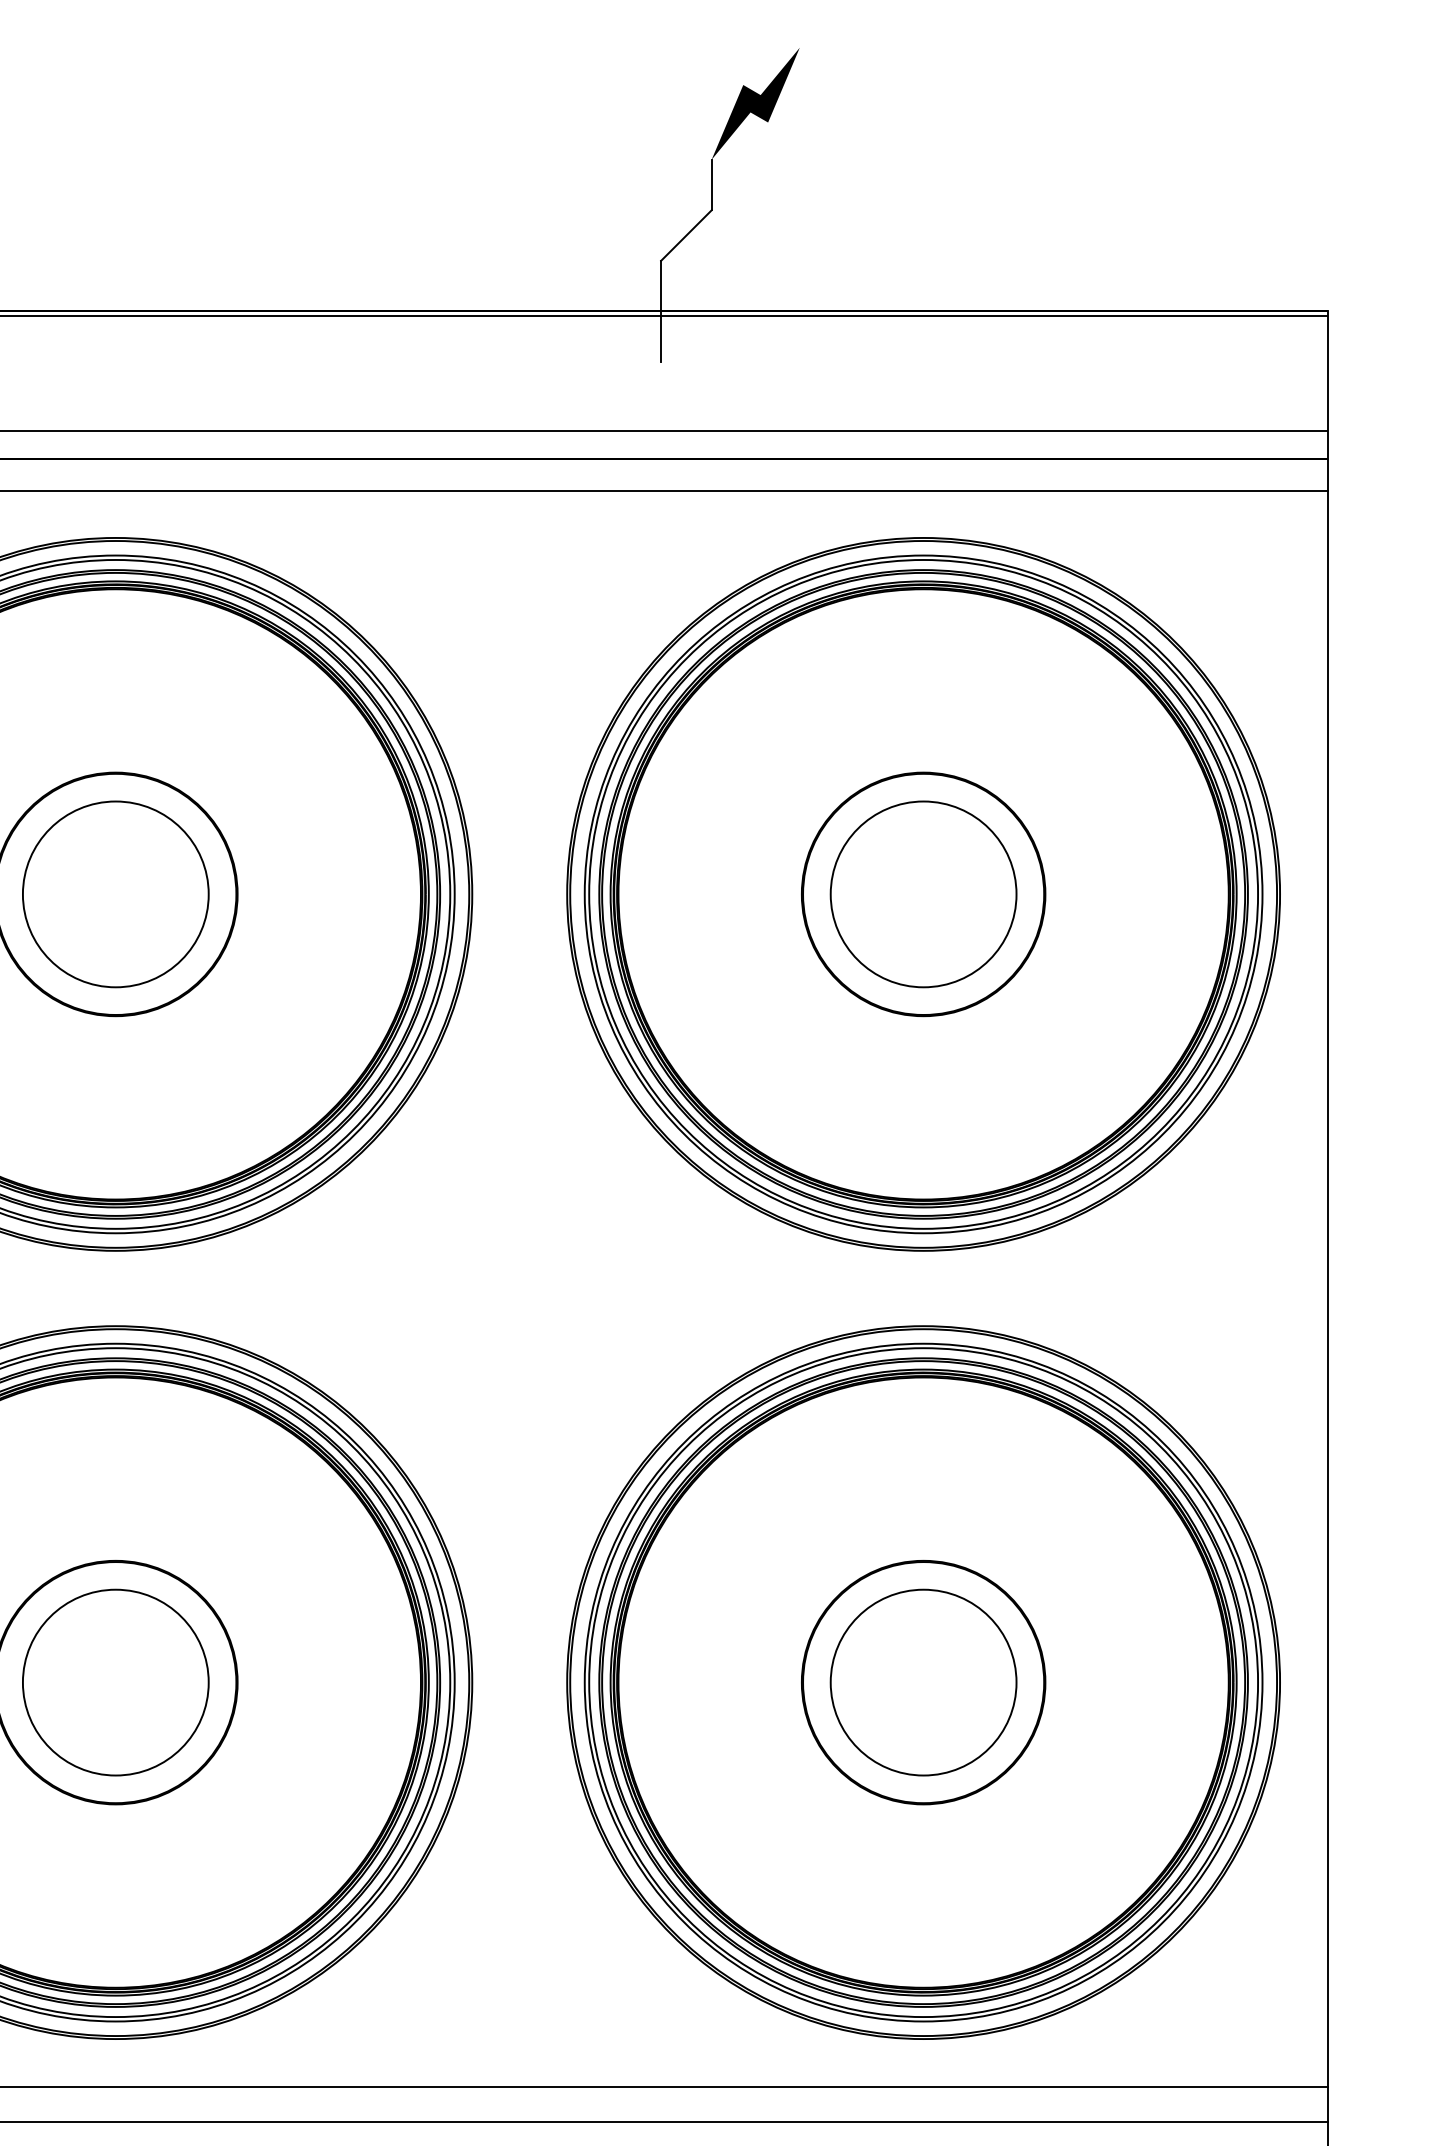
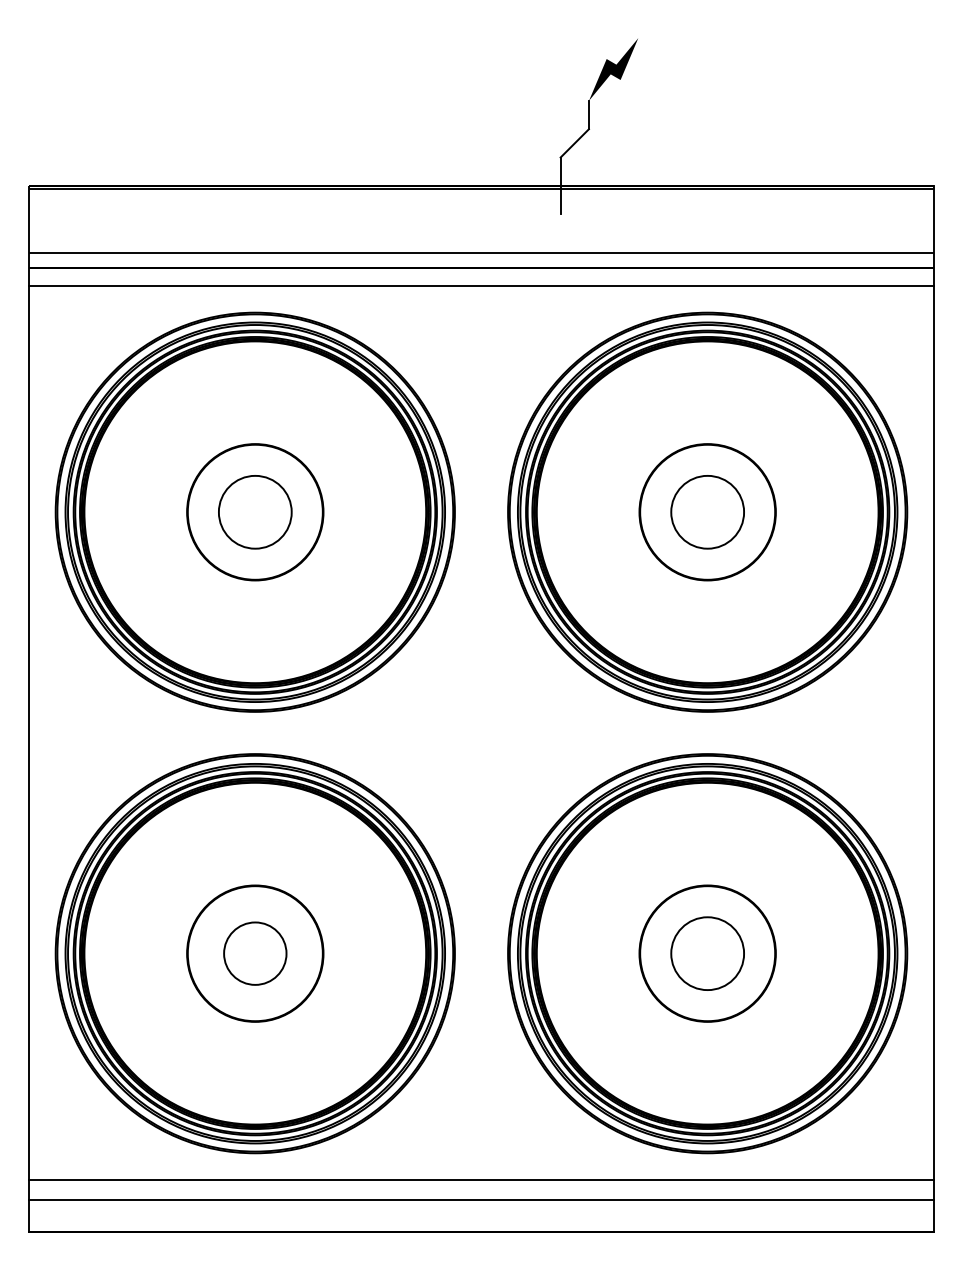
circle: (116, 894) -> (255, 512), size x0.7
circle: (923, 894) -> (707, 512), size x0.7
circle: (116, 1682) -> (255, 953), size x0.6
circle: (923, 1682) -> (707, 953), size x0.7

